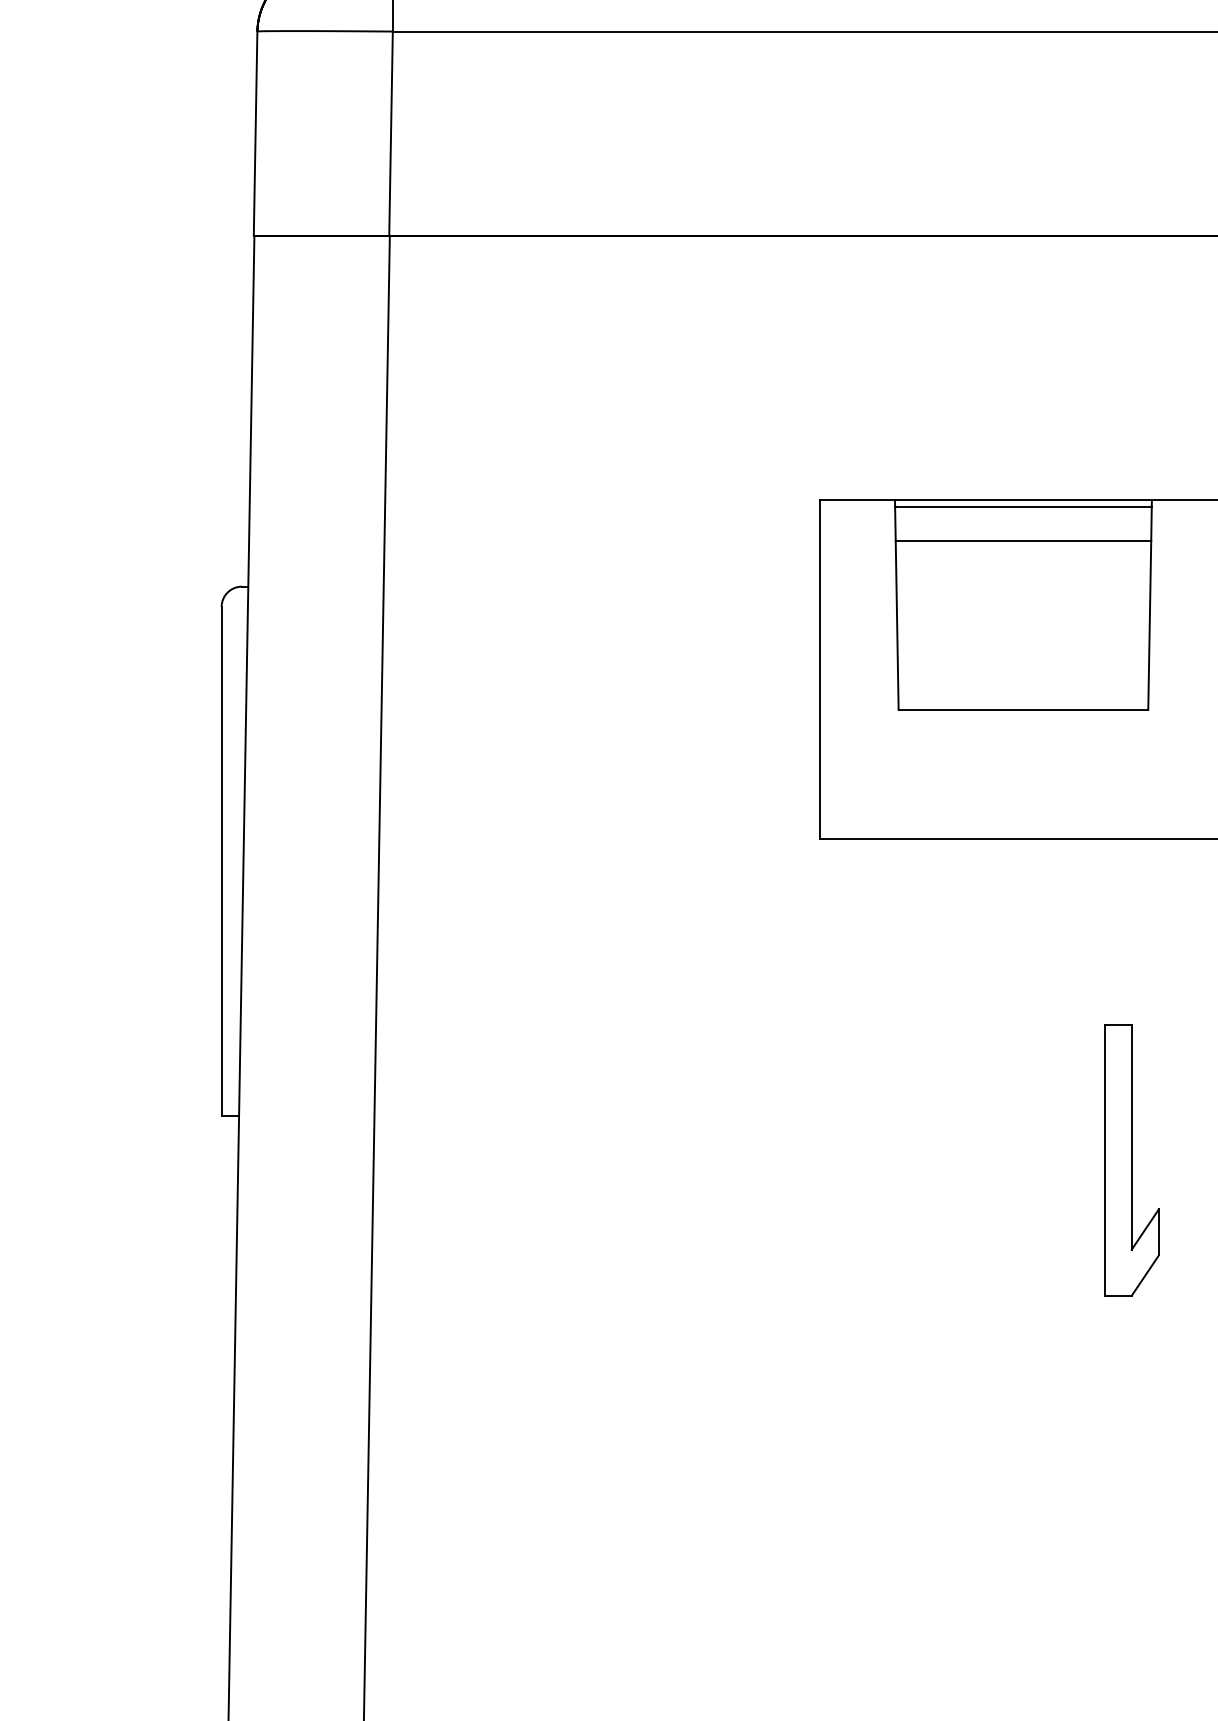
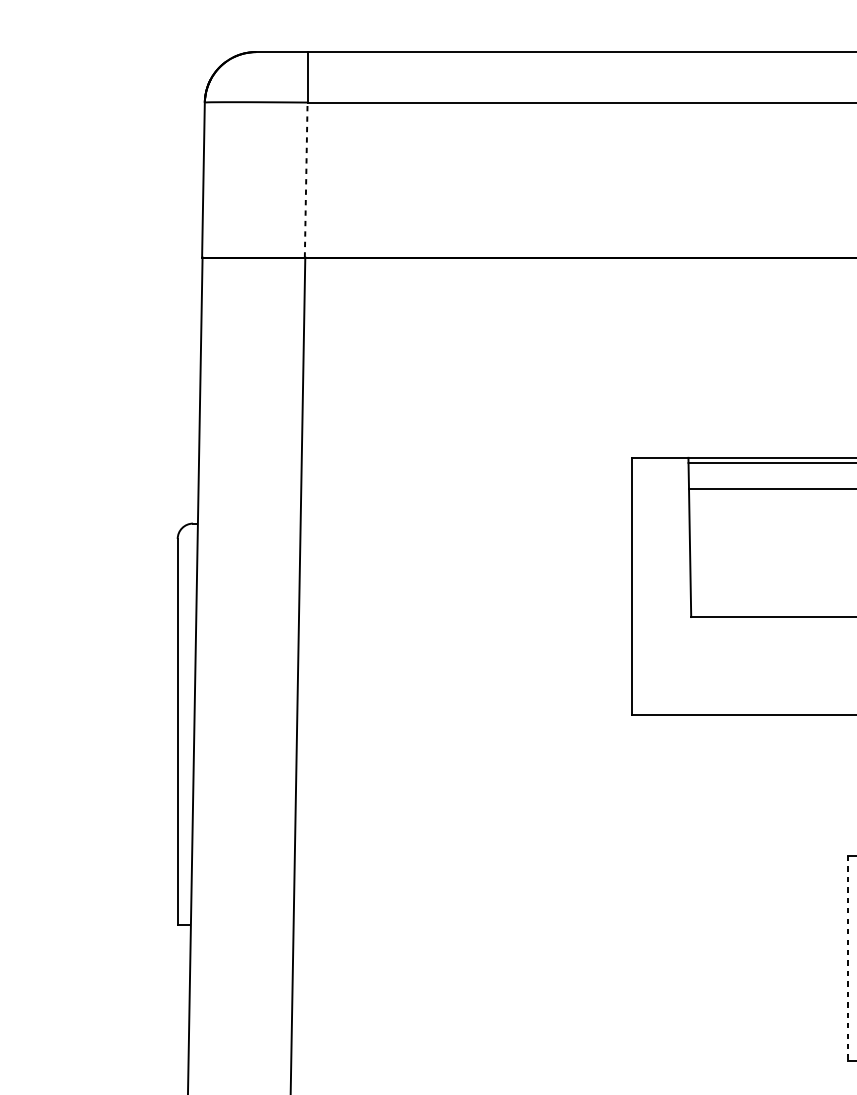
line: (391, 133) -> (306, 179), solid -> dashed
line: (1104, 1160) -> (847, 958), solid -> dashed

